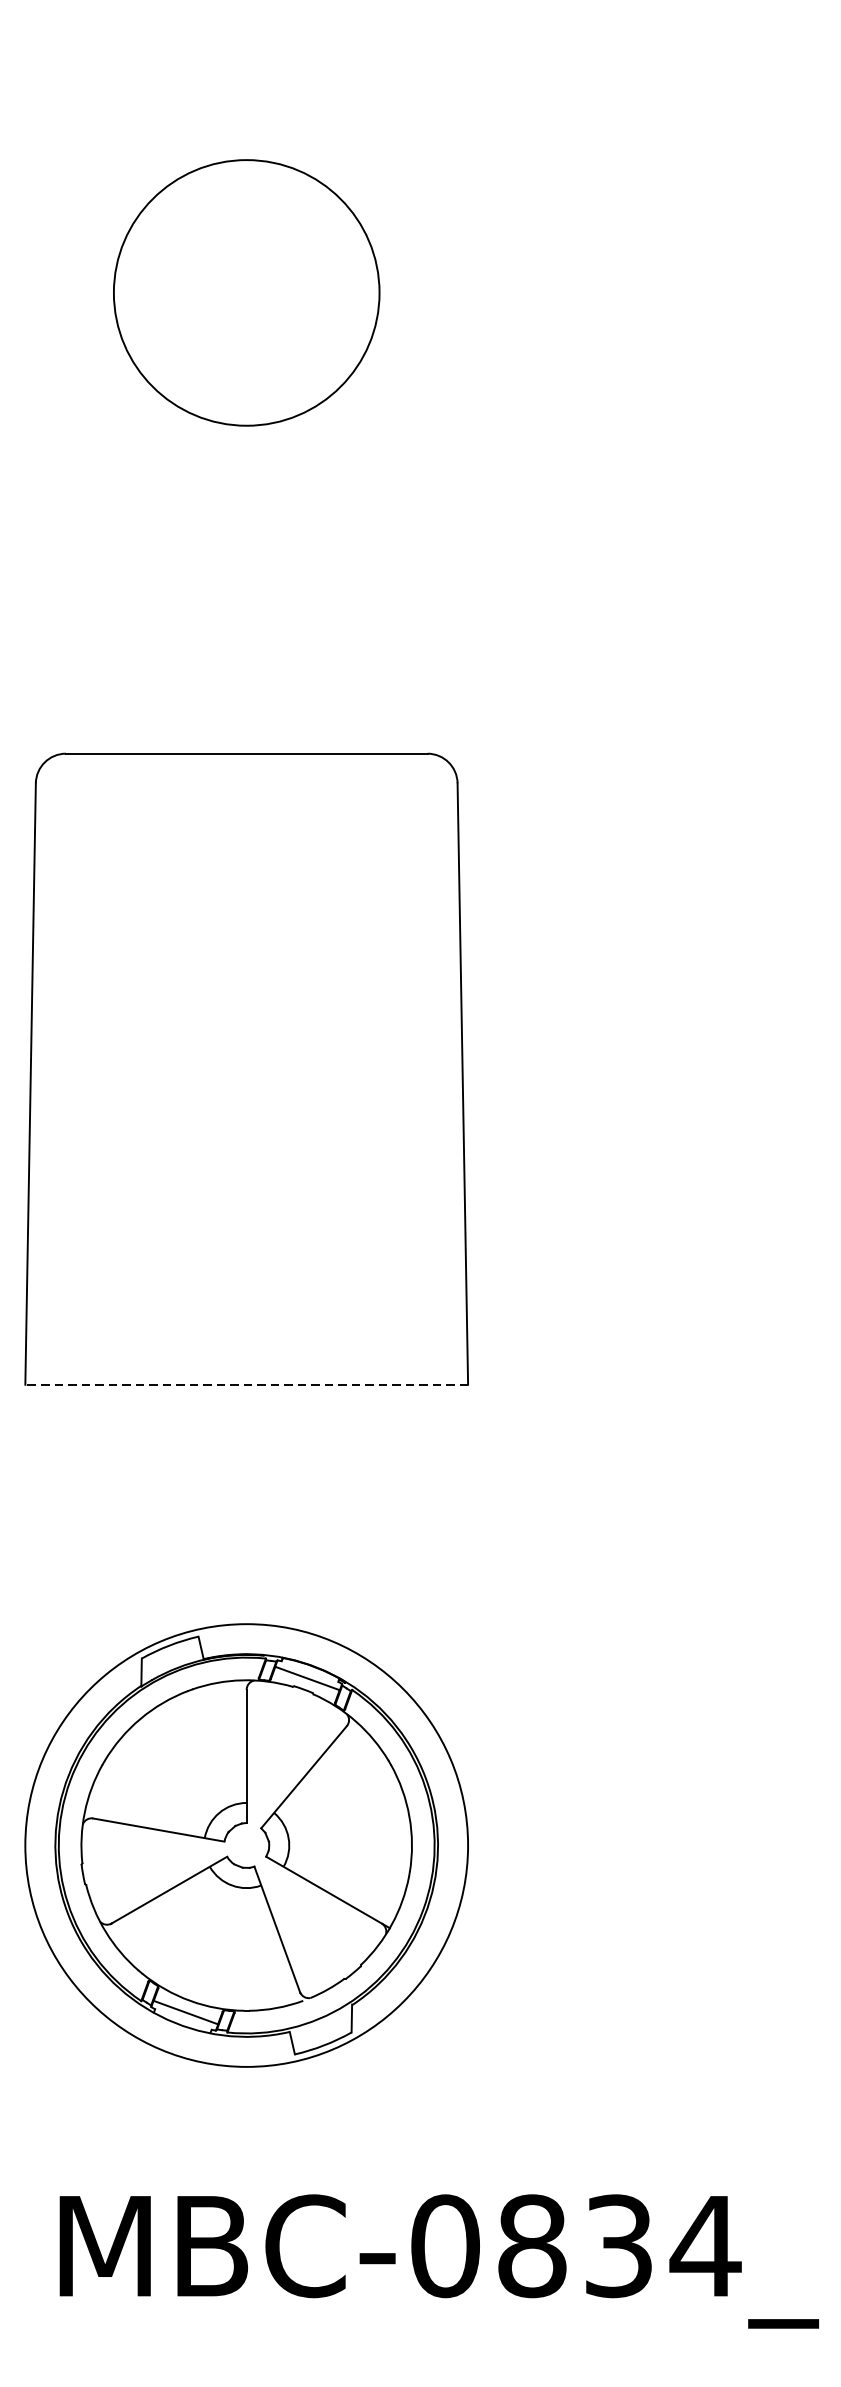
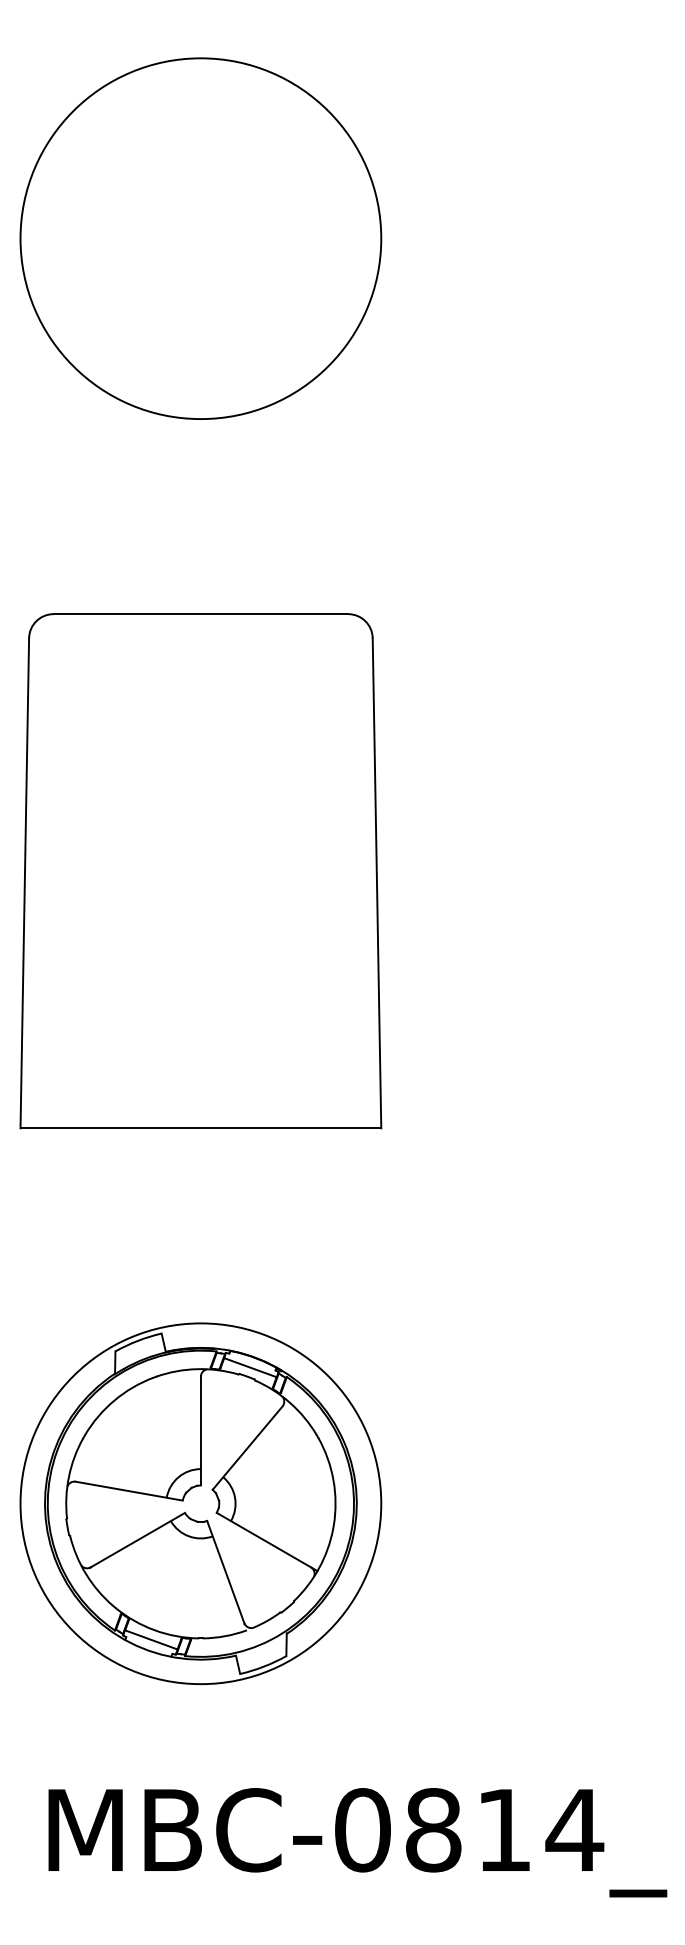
circle: (246, 292) -> (200, 238), size x1.67
line: (246, 1384) -> (200, 1128), dashed -> solid
text: (618, 2246) -> (503, 1830), MBC-0834_ -> MBC-0814_

